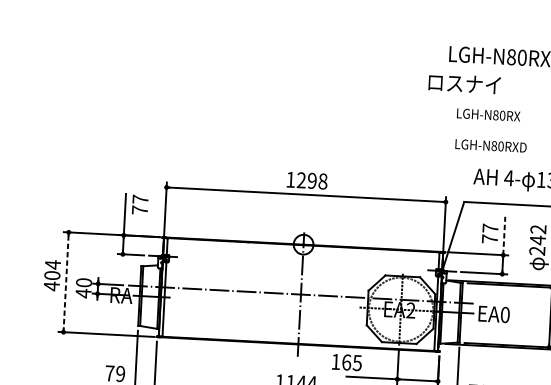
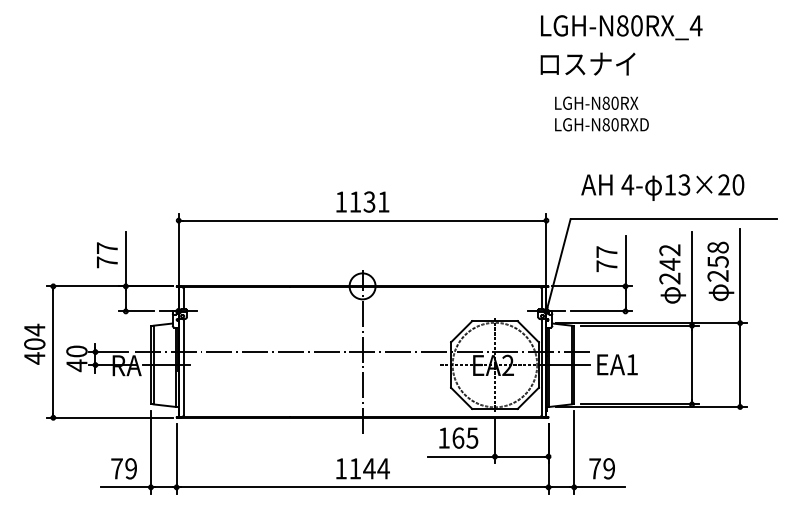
text: (464, 83) -> (587, 63), moved
text: (490, 145) -> (601, 124), moved
text: (312, 180) -> (369, 201), 1298 -> 1131
text: (140, 205) -> (107, 255), moved
line: (504, 235) -> (625, 260), dashed -> solid
line: (66, 282) -> (53, 352), dashed -> solid
text: (505, 314) -> (632, 364), EA0 -> EA1
text: (346, 362) -> (458, 437), moved

